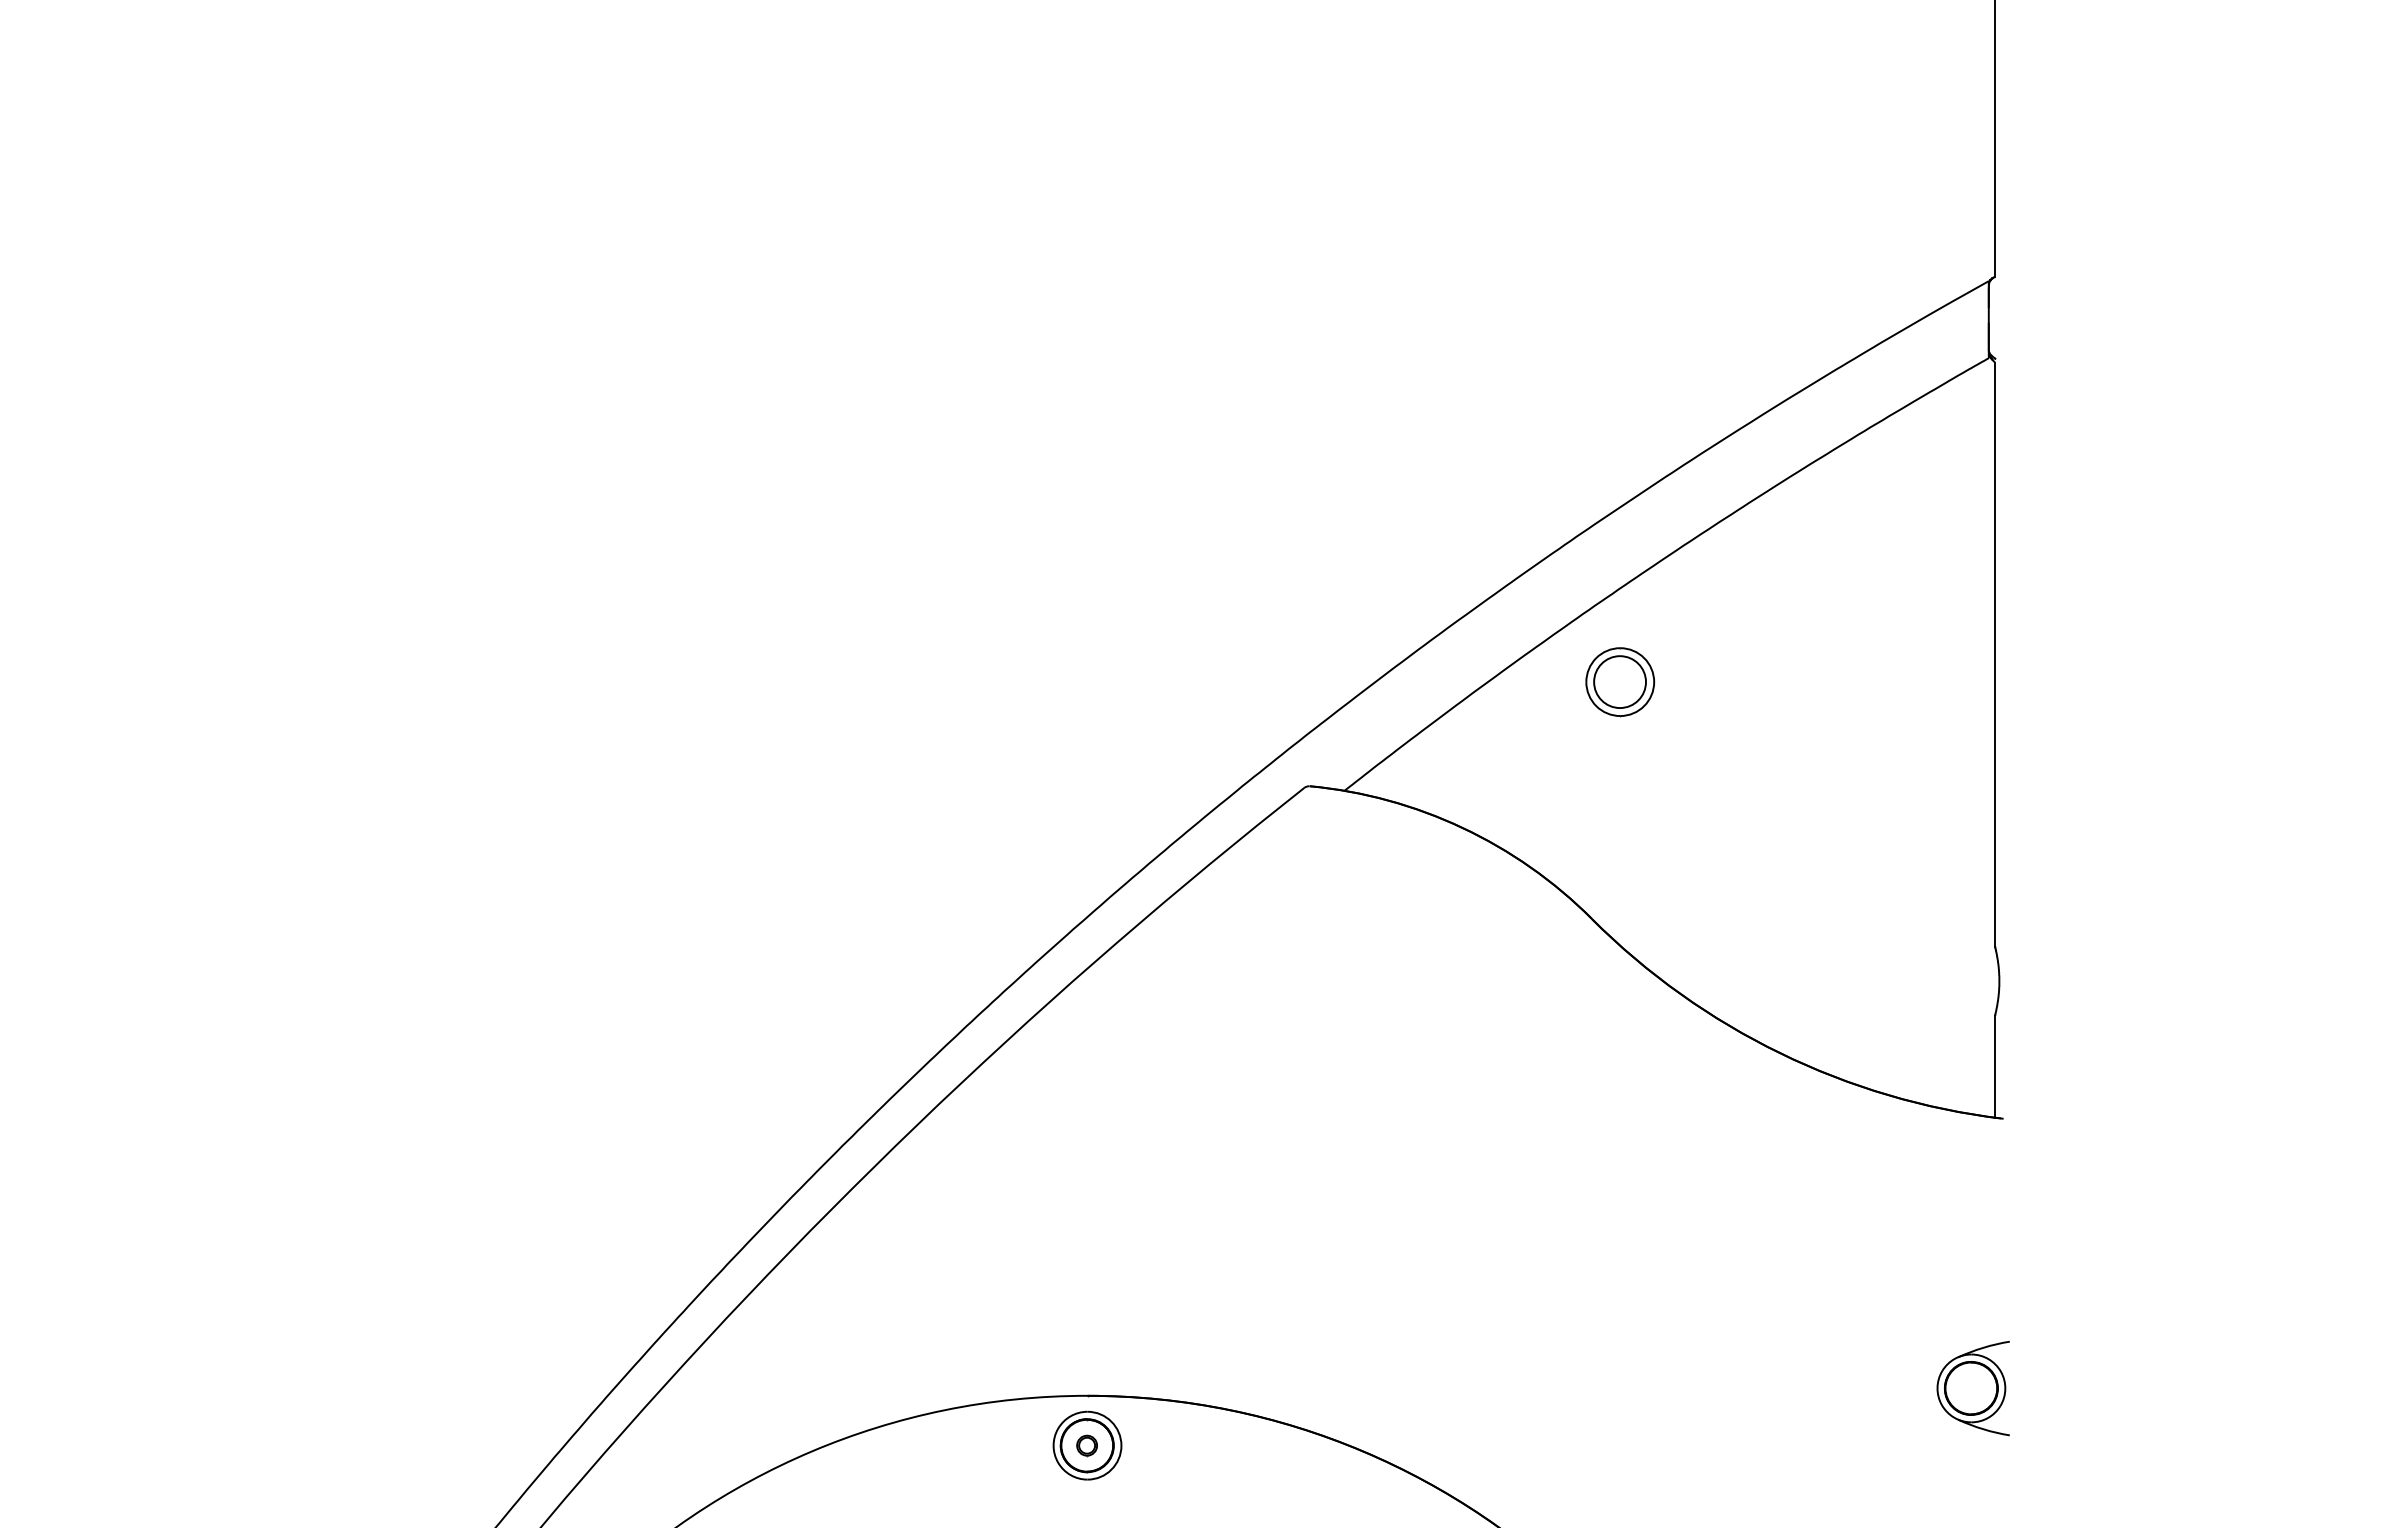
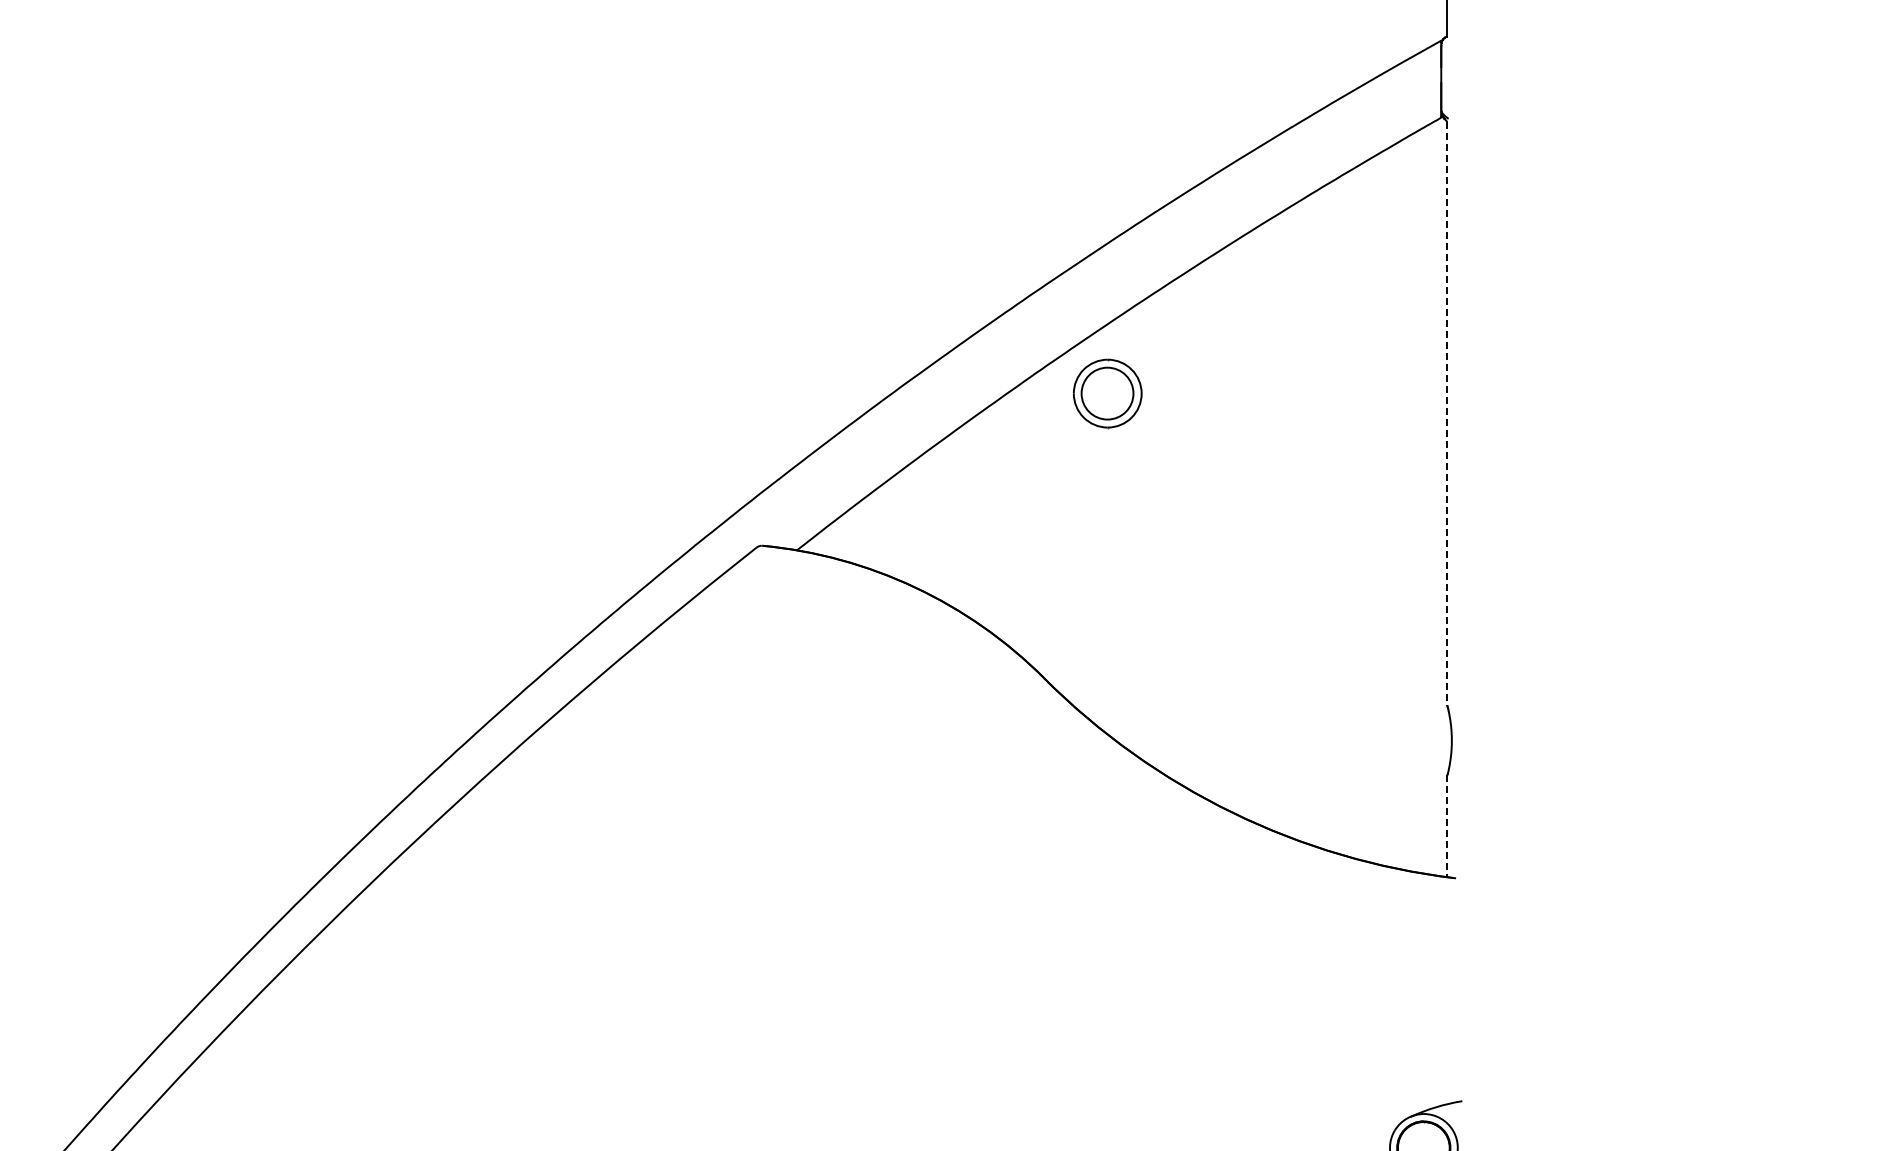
line: (1994, 654) -> (1446, 414), solid -> dashed
part: (1620, 682) -> (1107, 394), moved
line: (1994, 1066) -> (1446, 826), solid -> dashed

